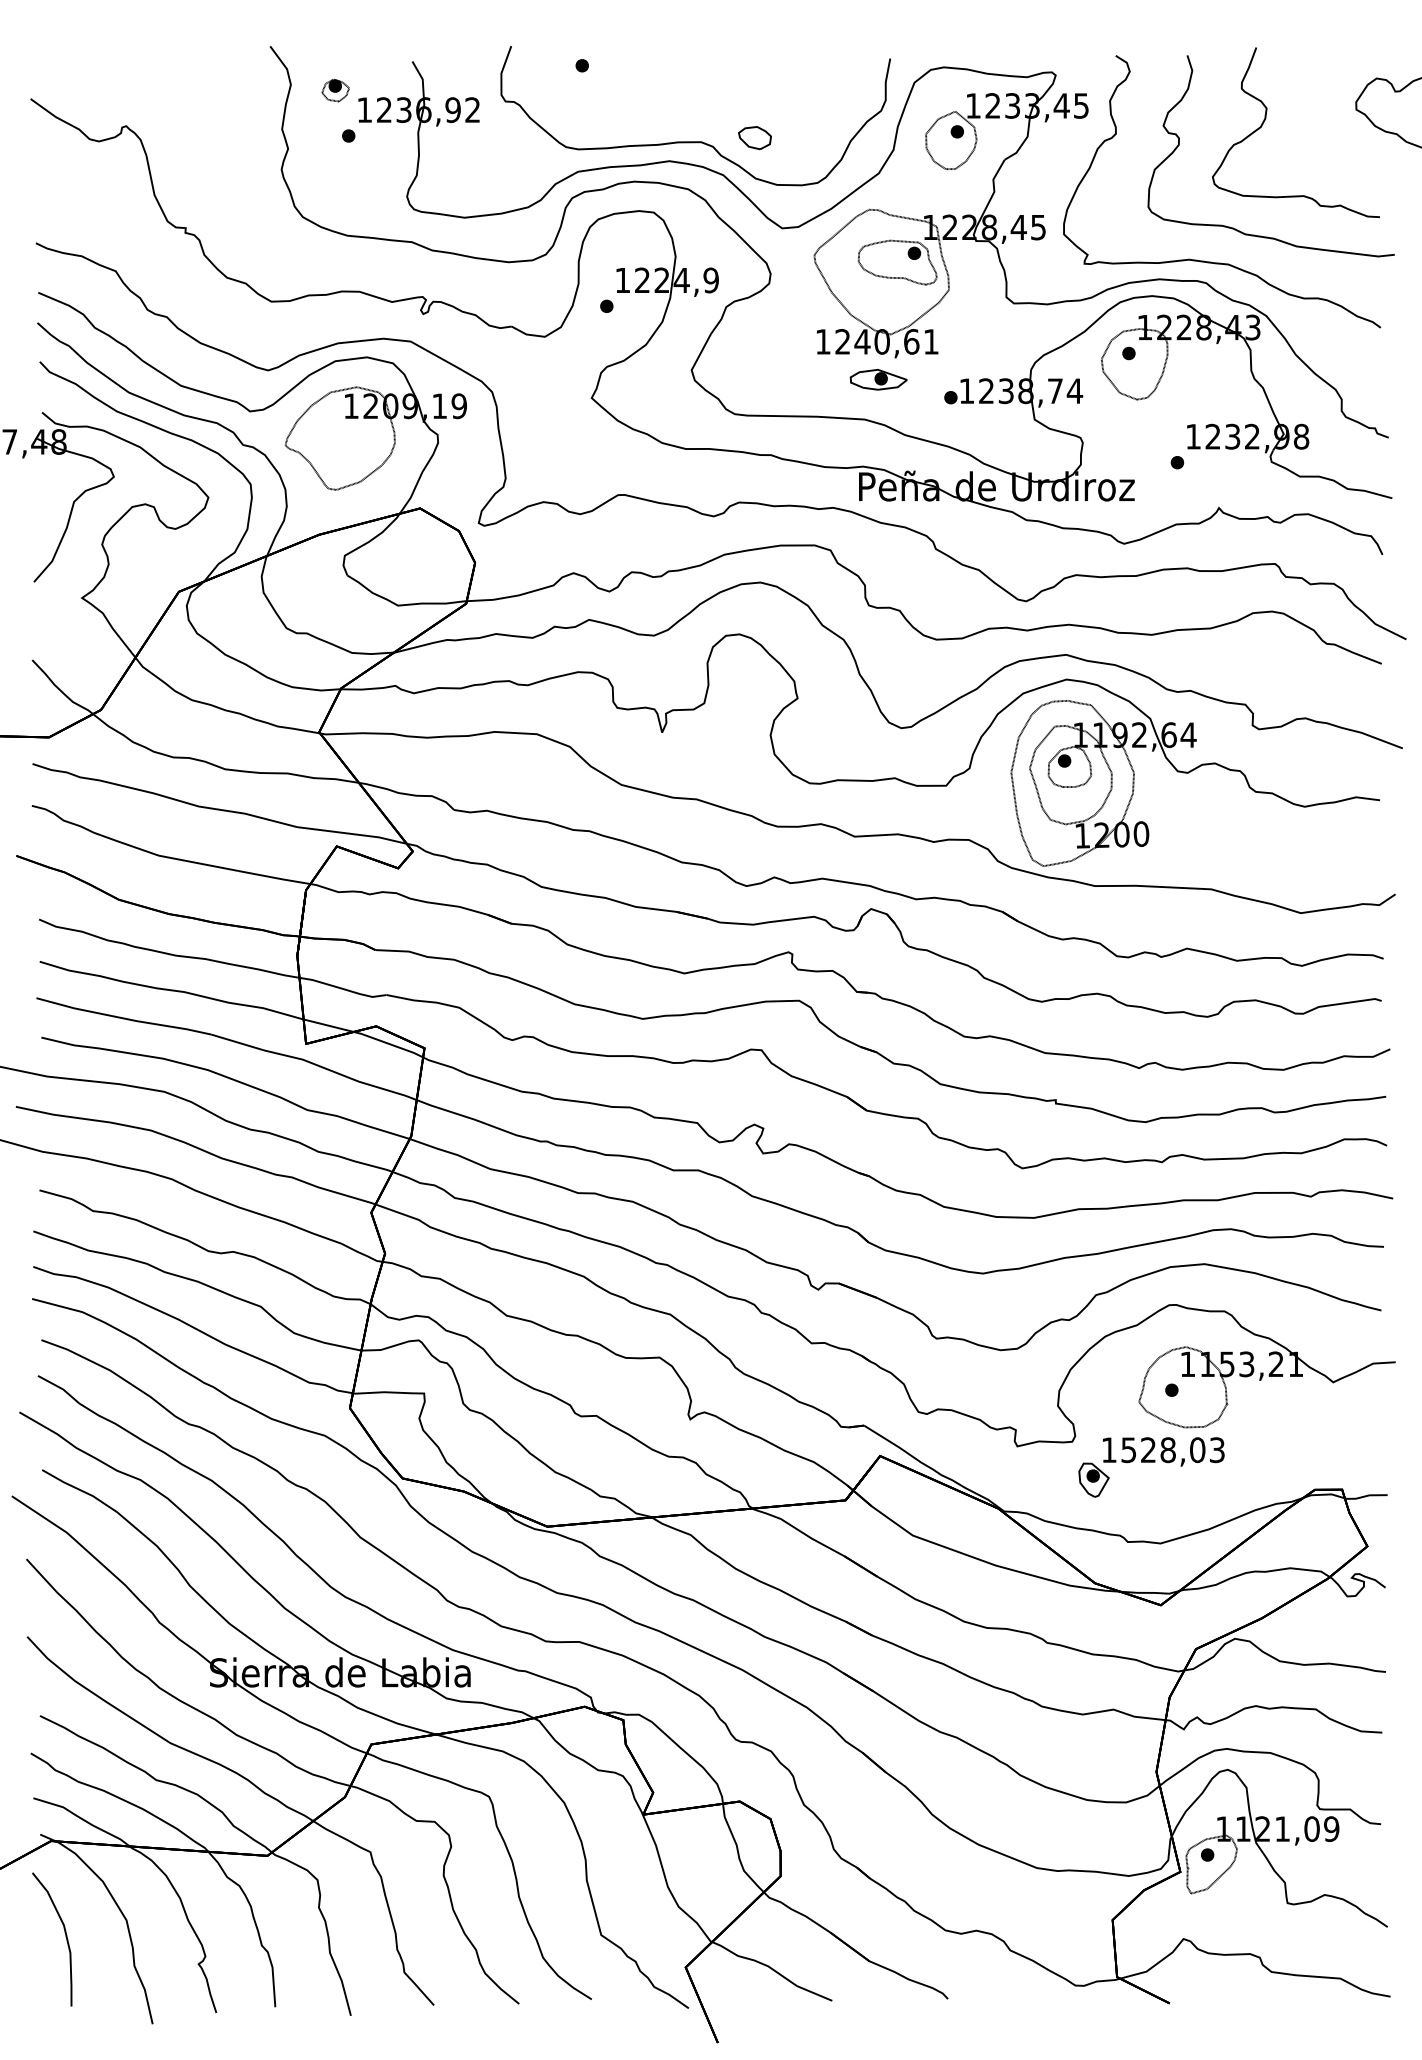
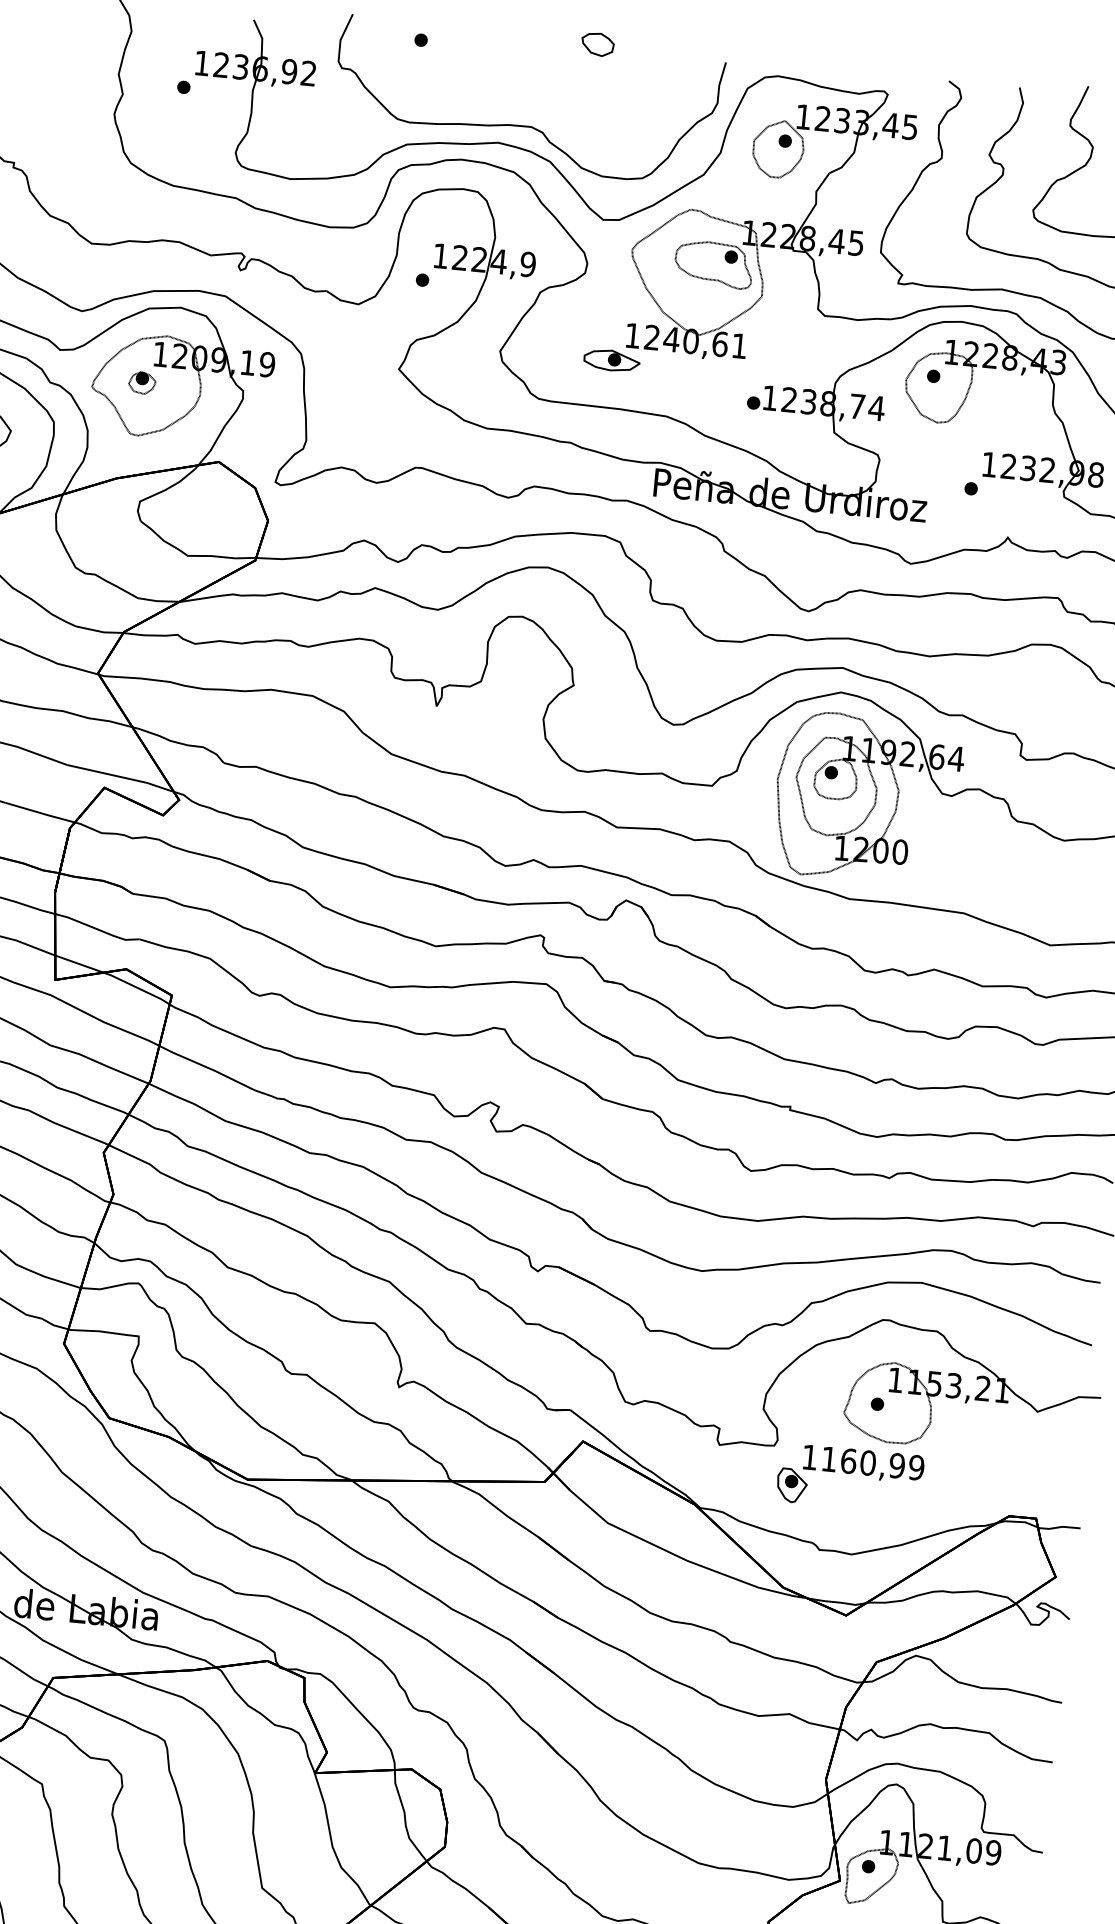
part: (335, 90) -> (142, 382), moved
part: (754, 138) -> (597, 44), moved
part: (878, 379) -> (611, 360), moved
text: (1172, 1450) -> (872, 1463), 1528,03 -> 1160,99

